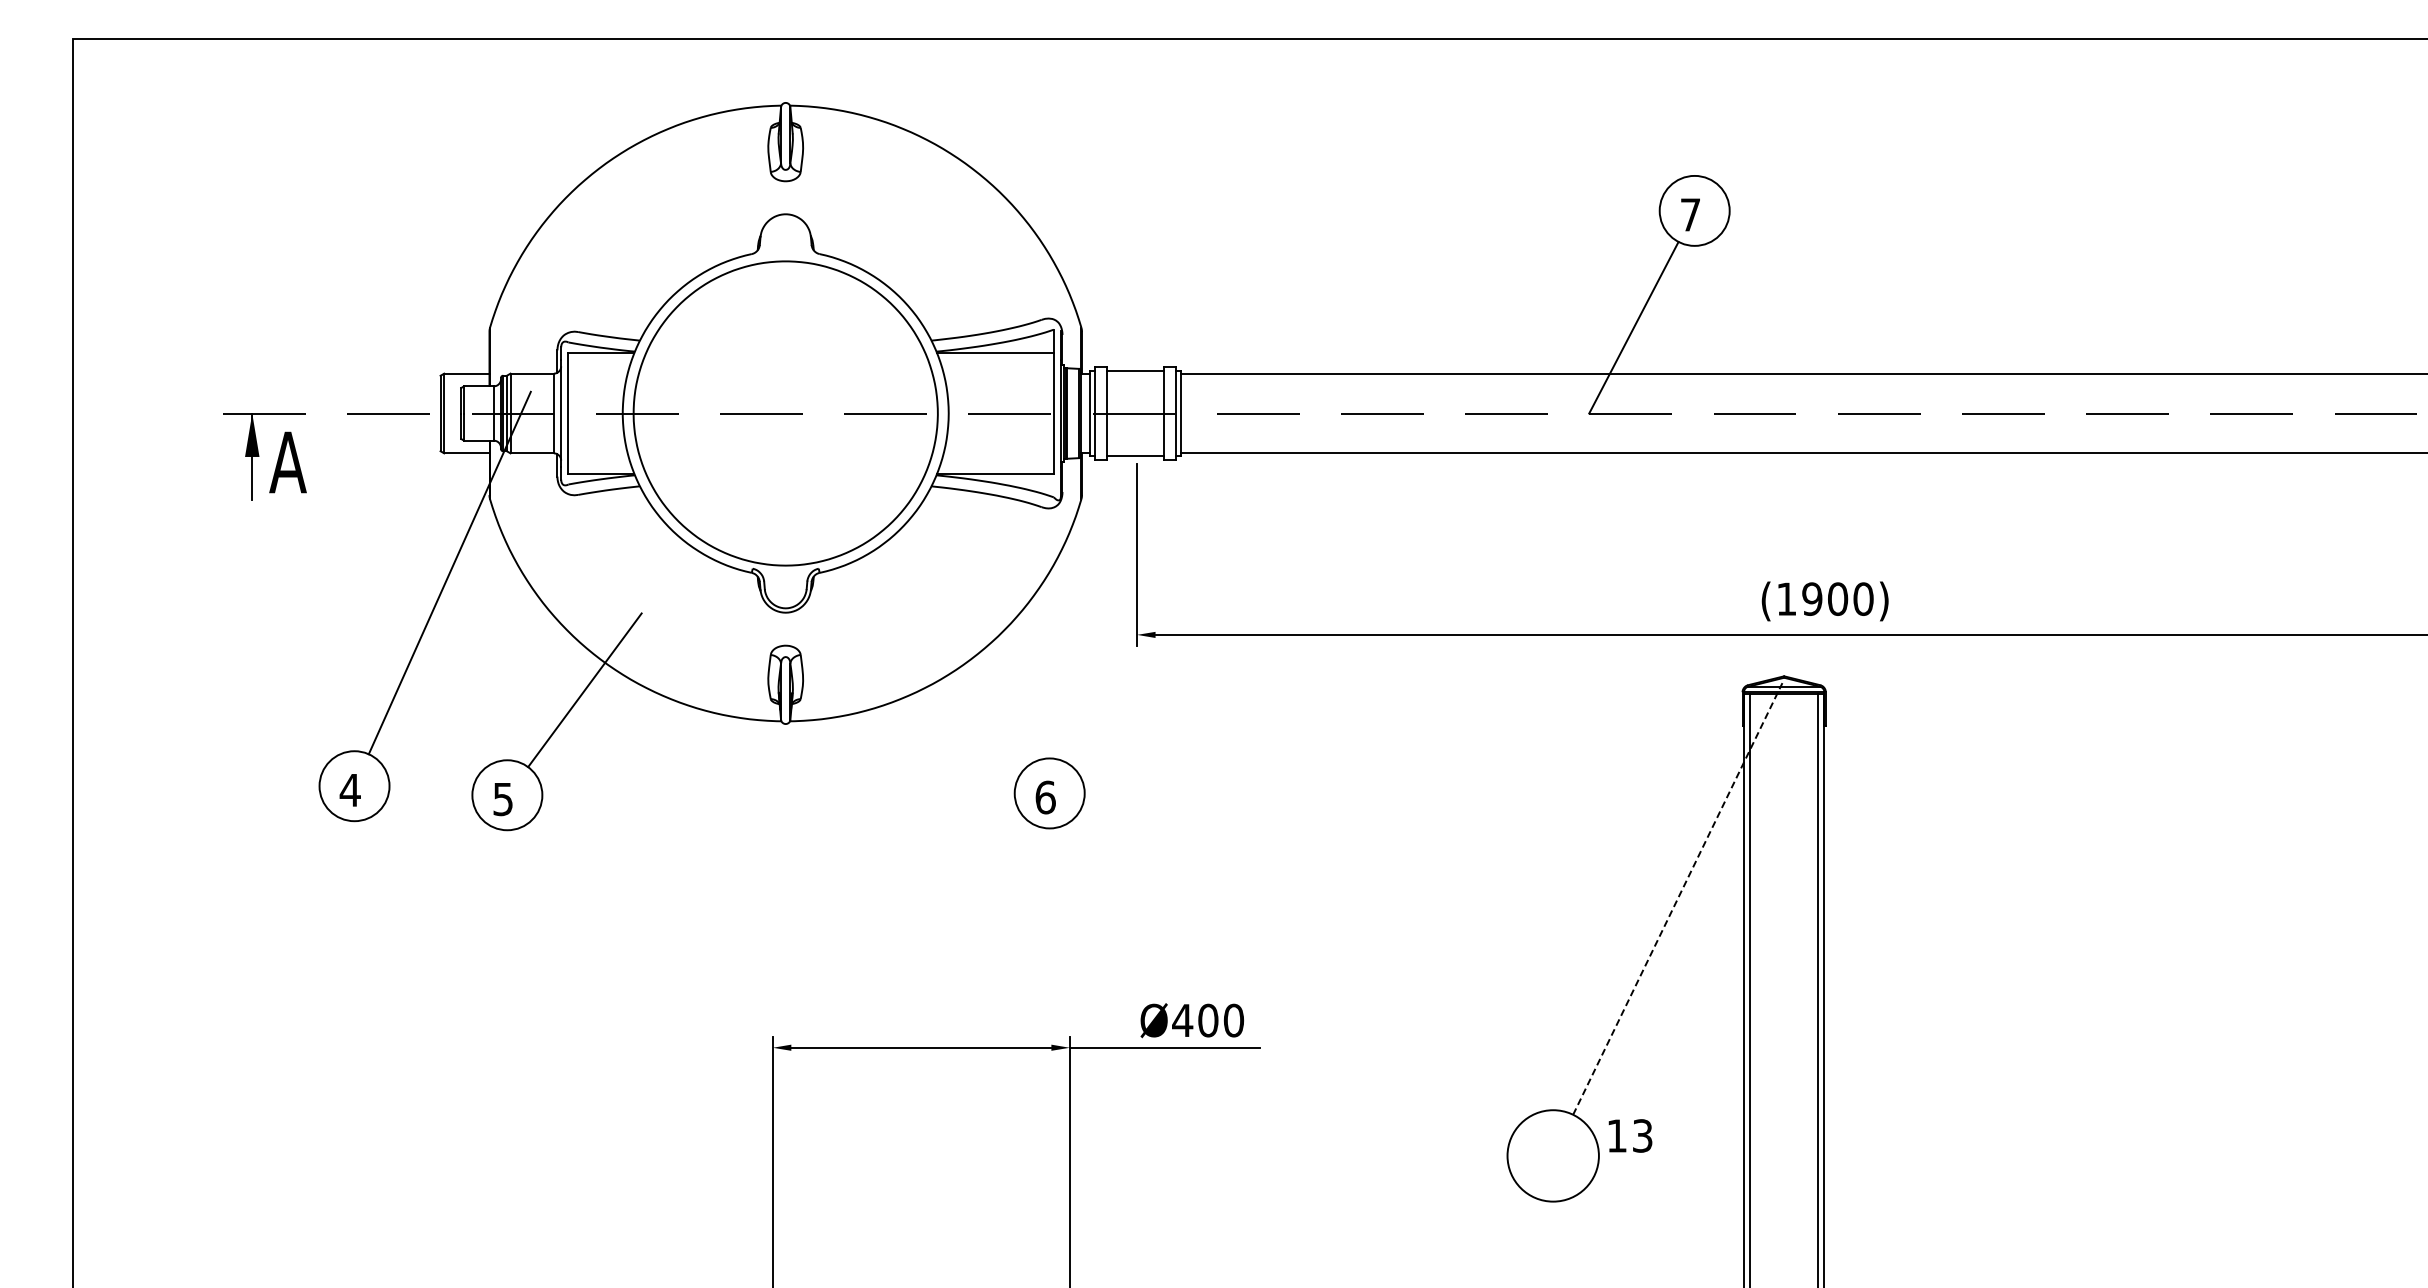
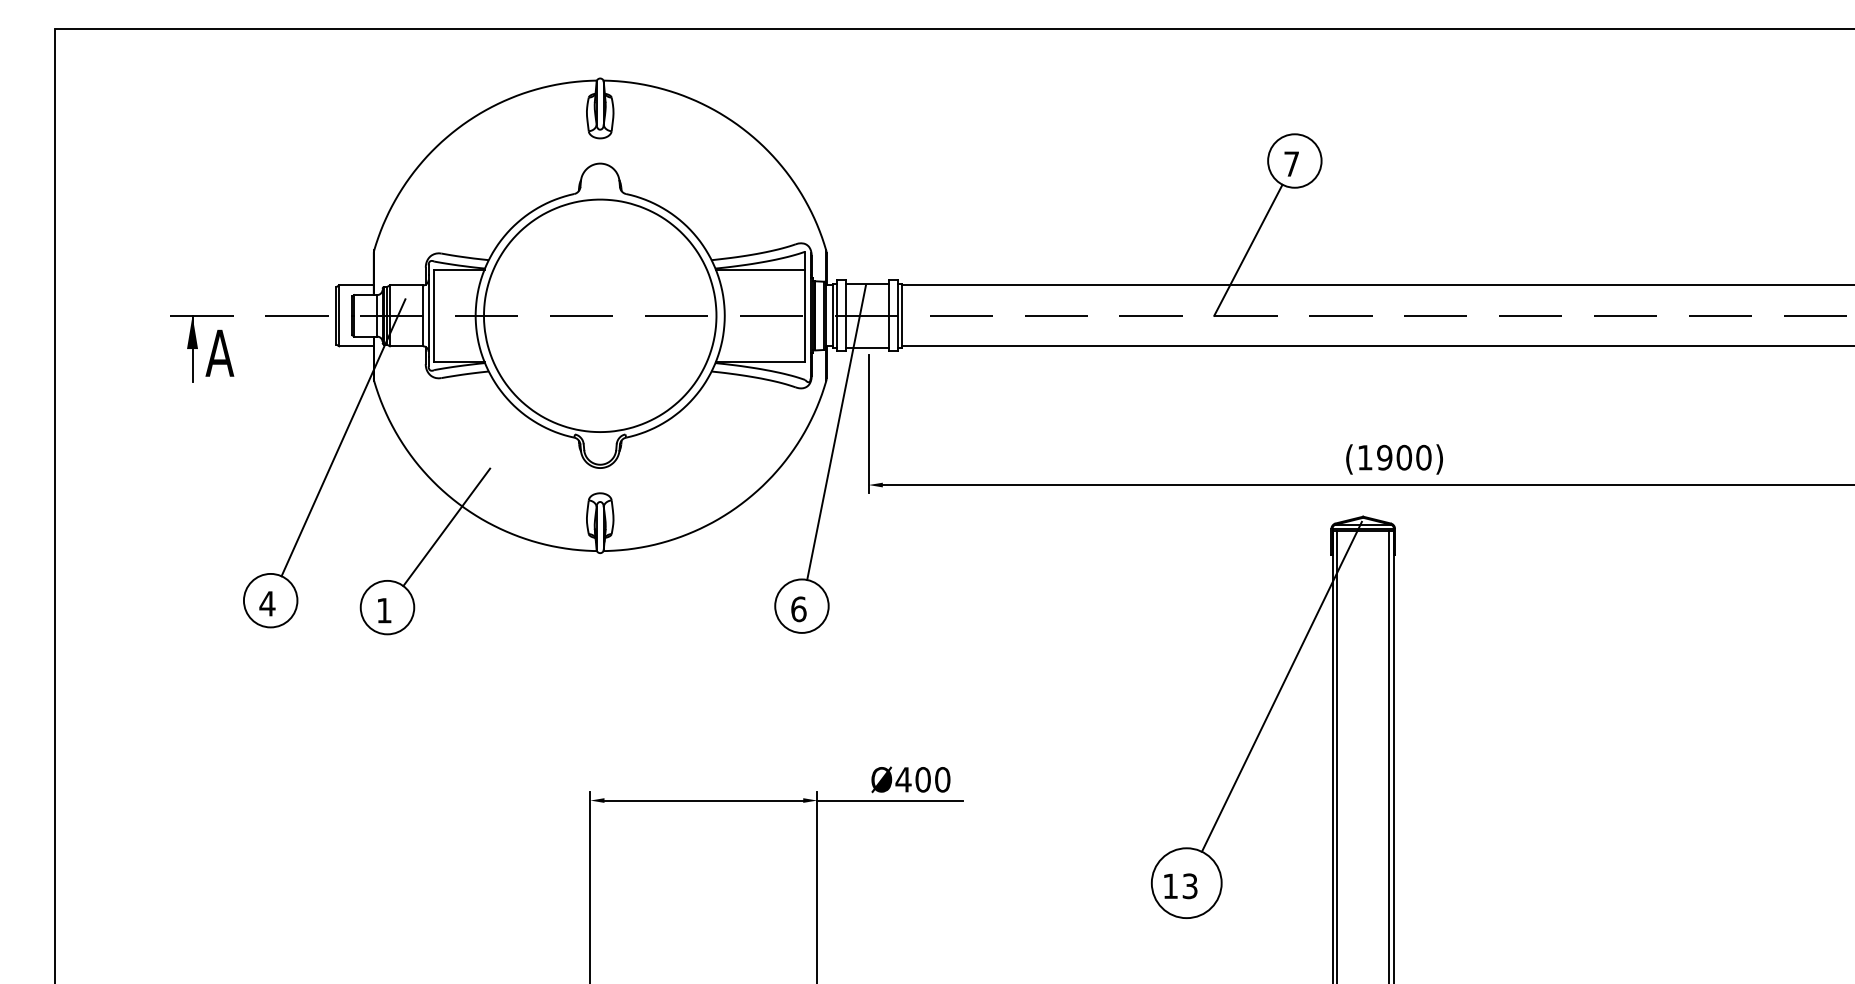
line: (1094, 566) -> (836, 432), added
text: (502, 799) -> (383, 610), 5 -> 1
line: (1677, 898) -> (1281, 686), dashed -> solid
text: (1630, 1135) -> (1180, 885), moved

